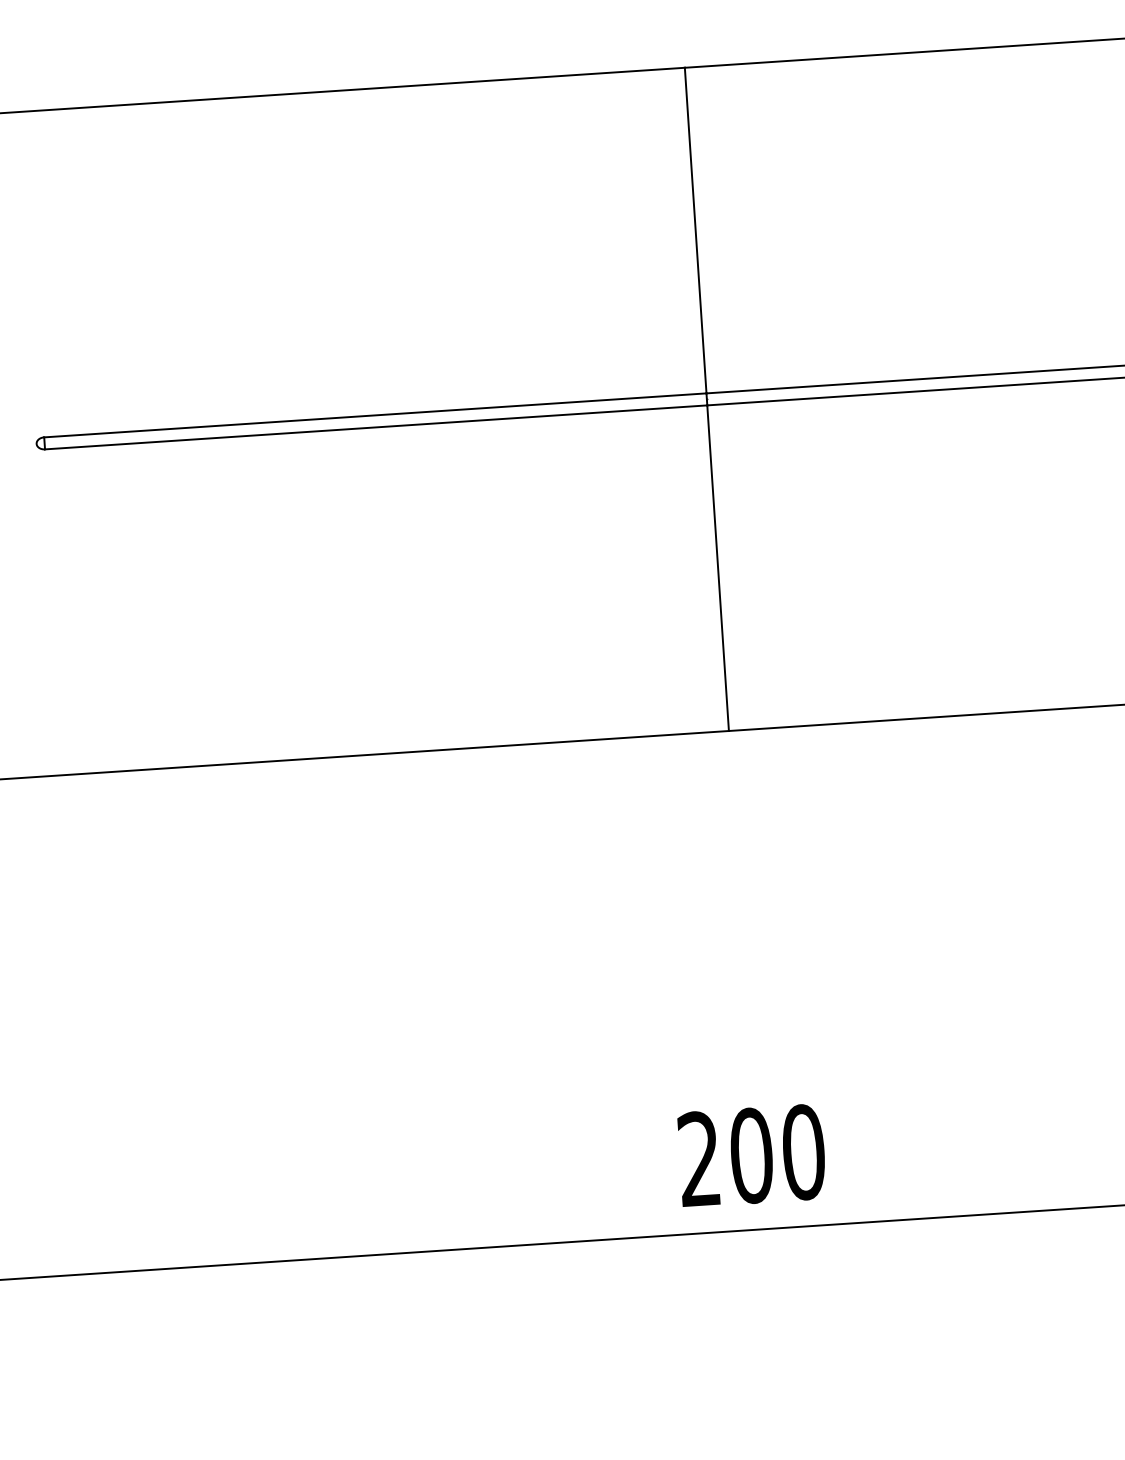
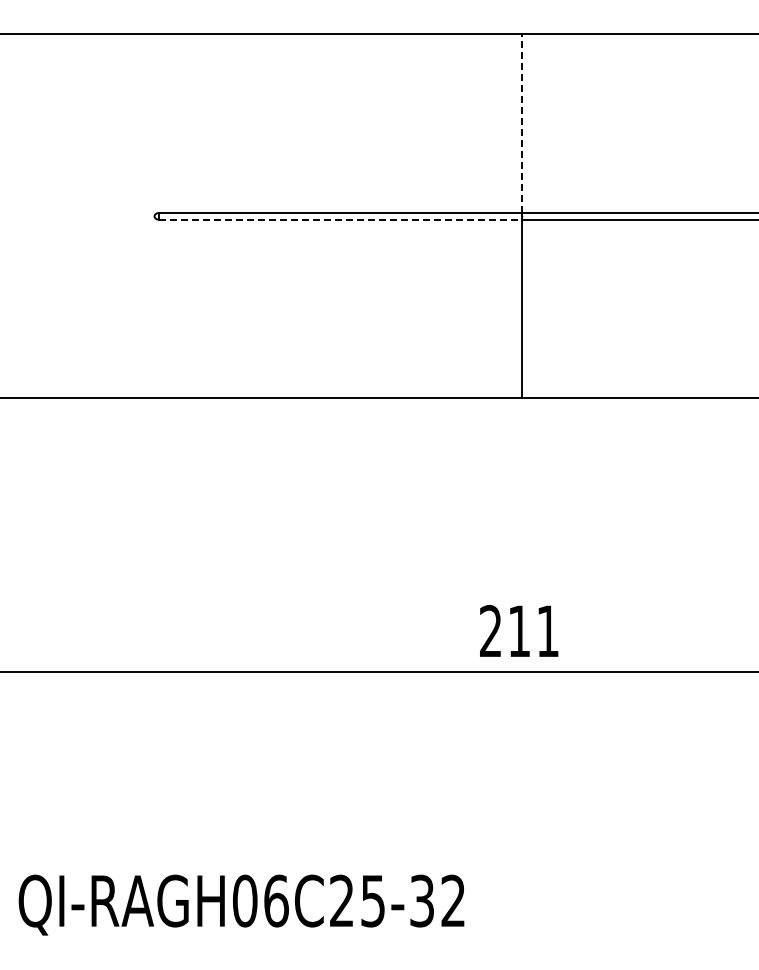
line: (695, 230) -> (522, 123), solid -> dashed
line: (375, 427) -> (340, 219), solid -> dashed
text: (777, 1154) -> (533, 631), 200 -> 211

